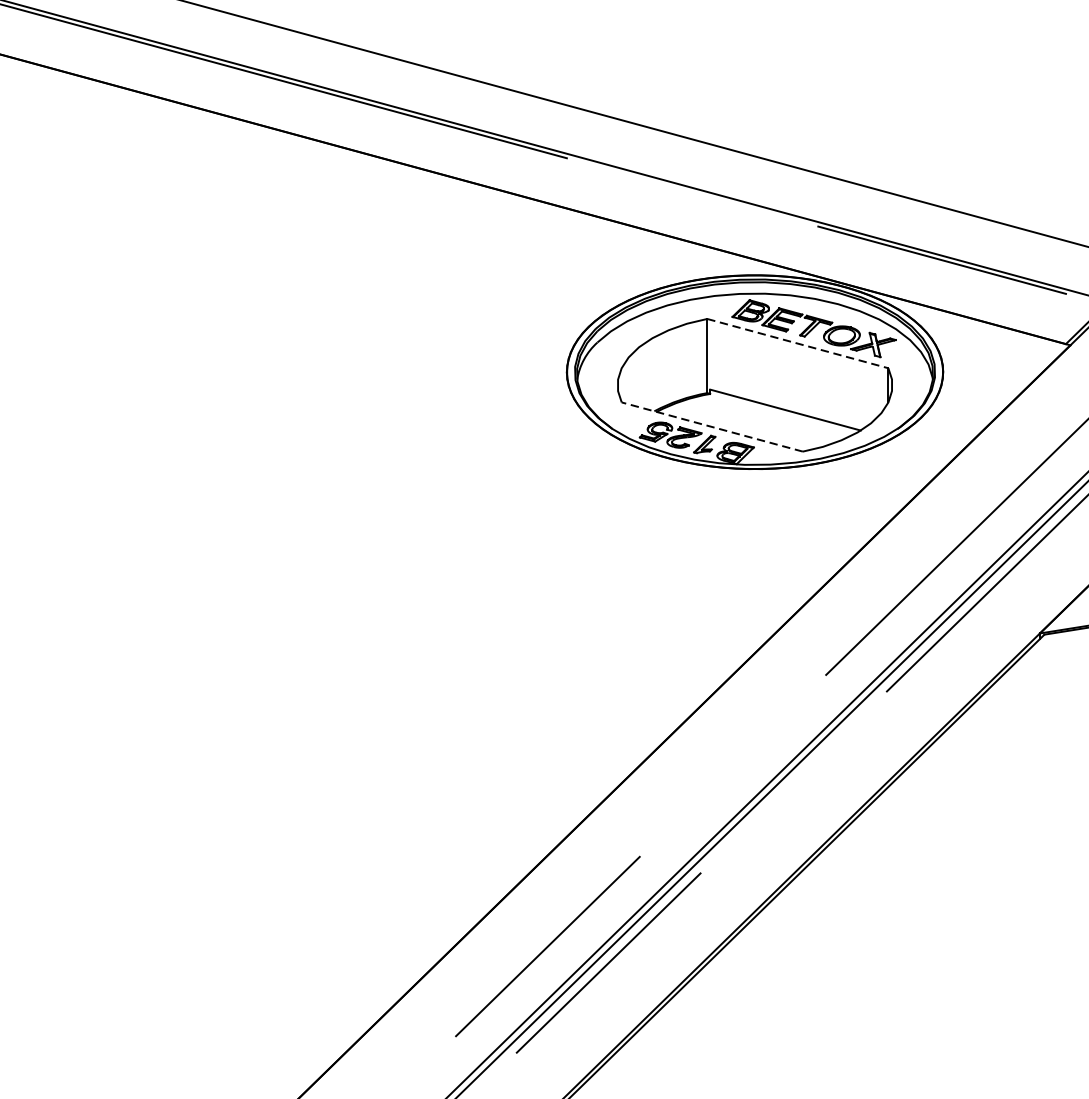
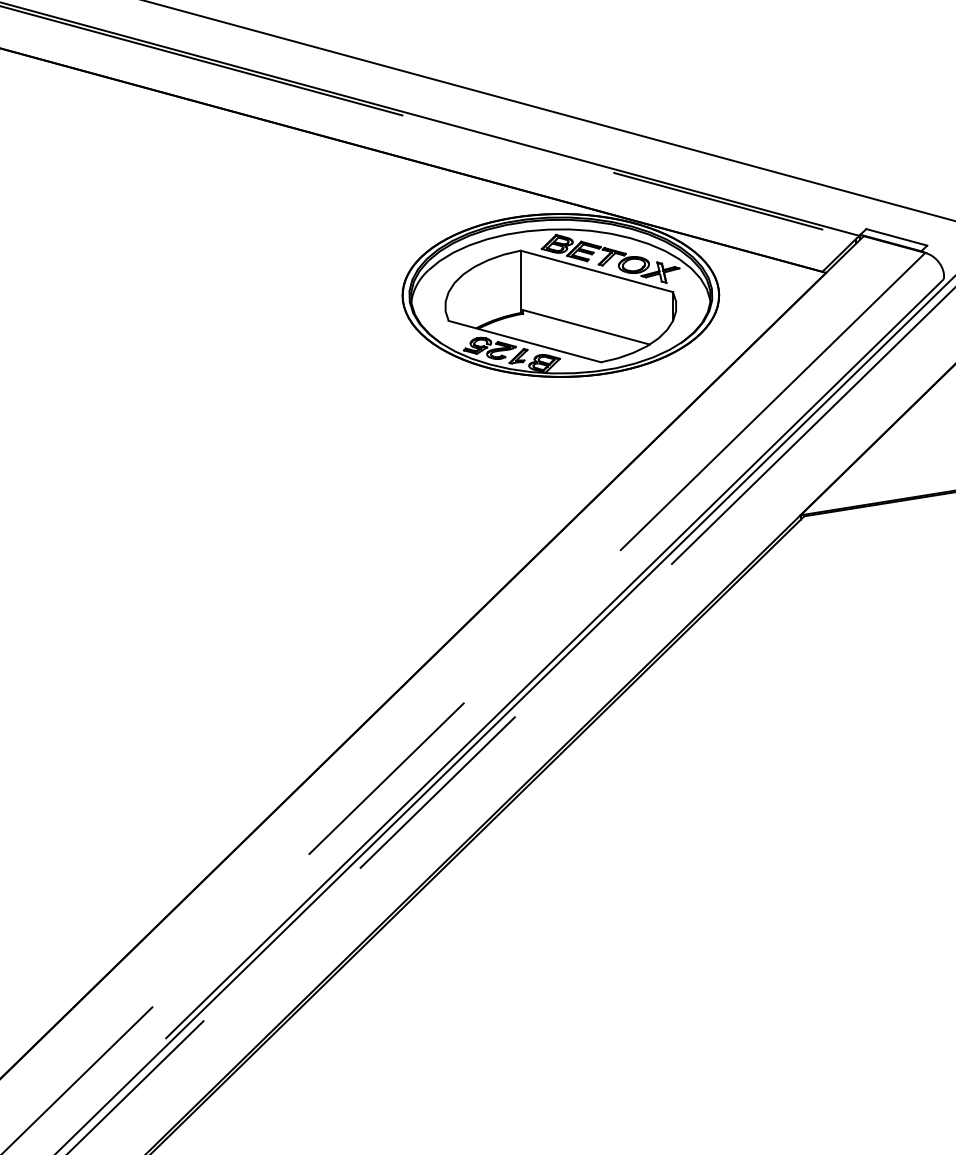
line: (797, 343) -> (596, 271), dashed -> solid
line: (711, 426) -> (524, 341), dashed -> solid

